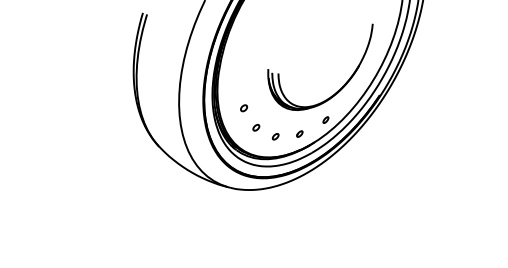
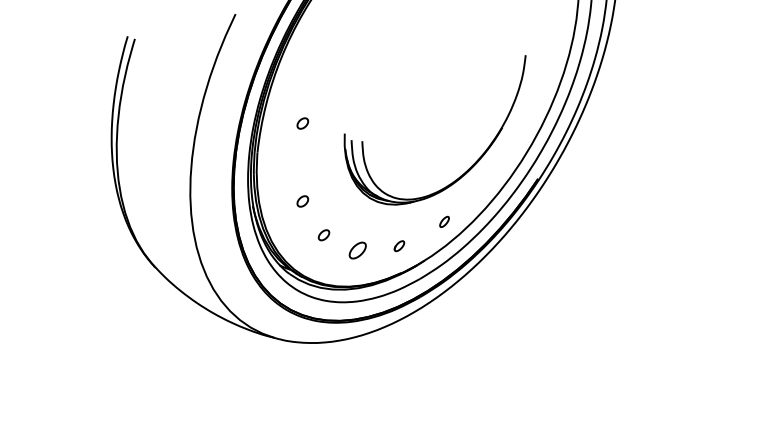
part: (243, 63) -> (301, 123), added
part: (275, 136) -> (357, 250), size x1.6

